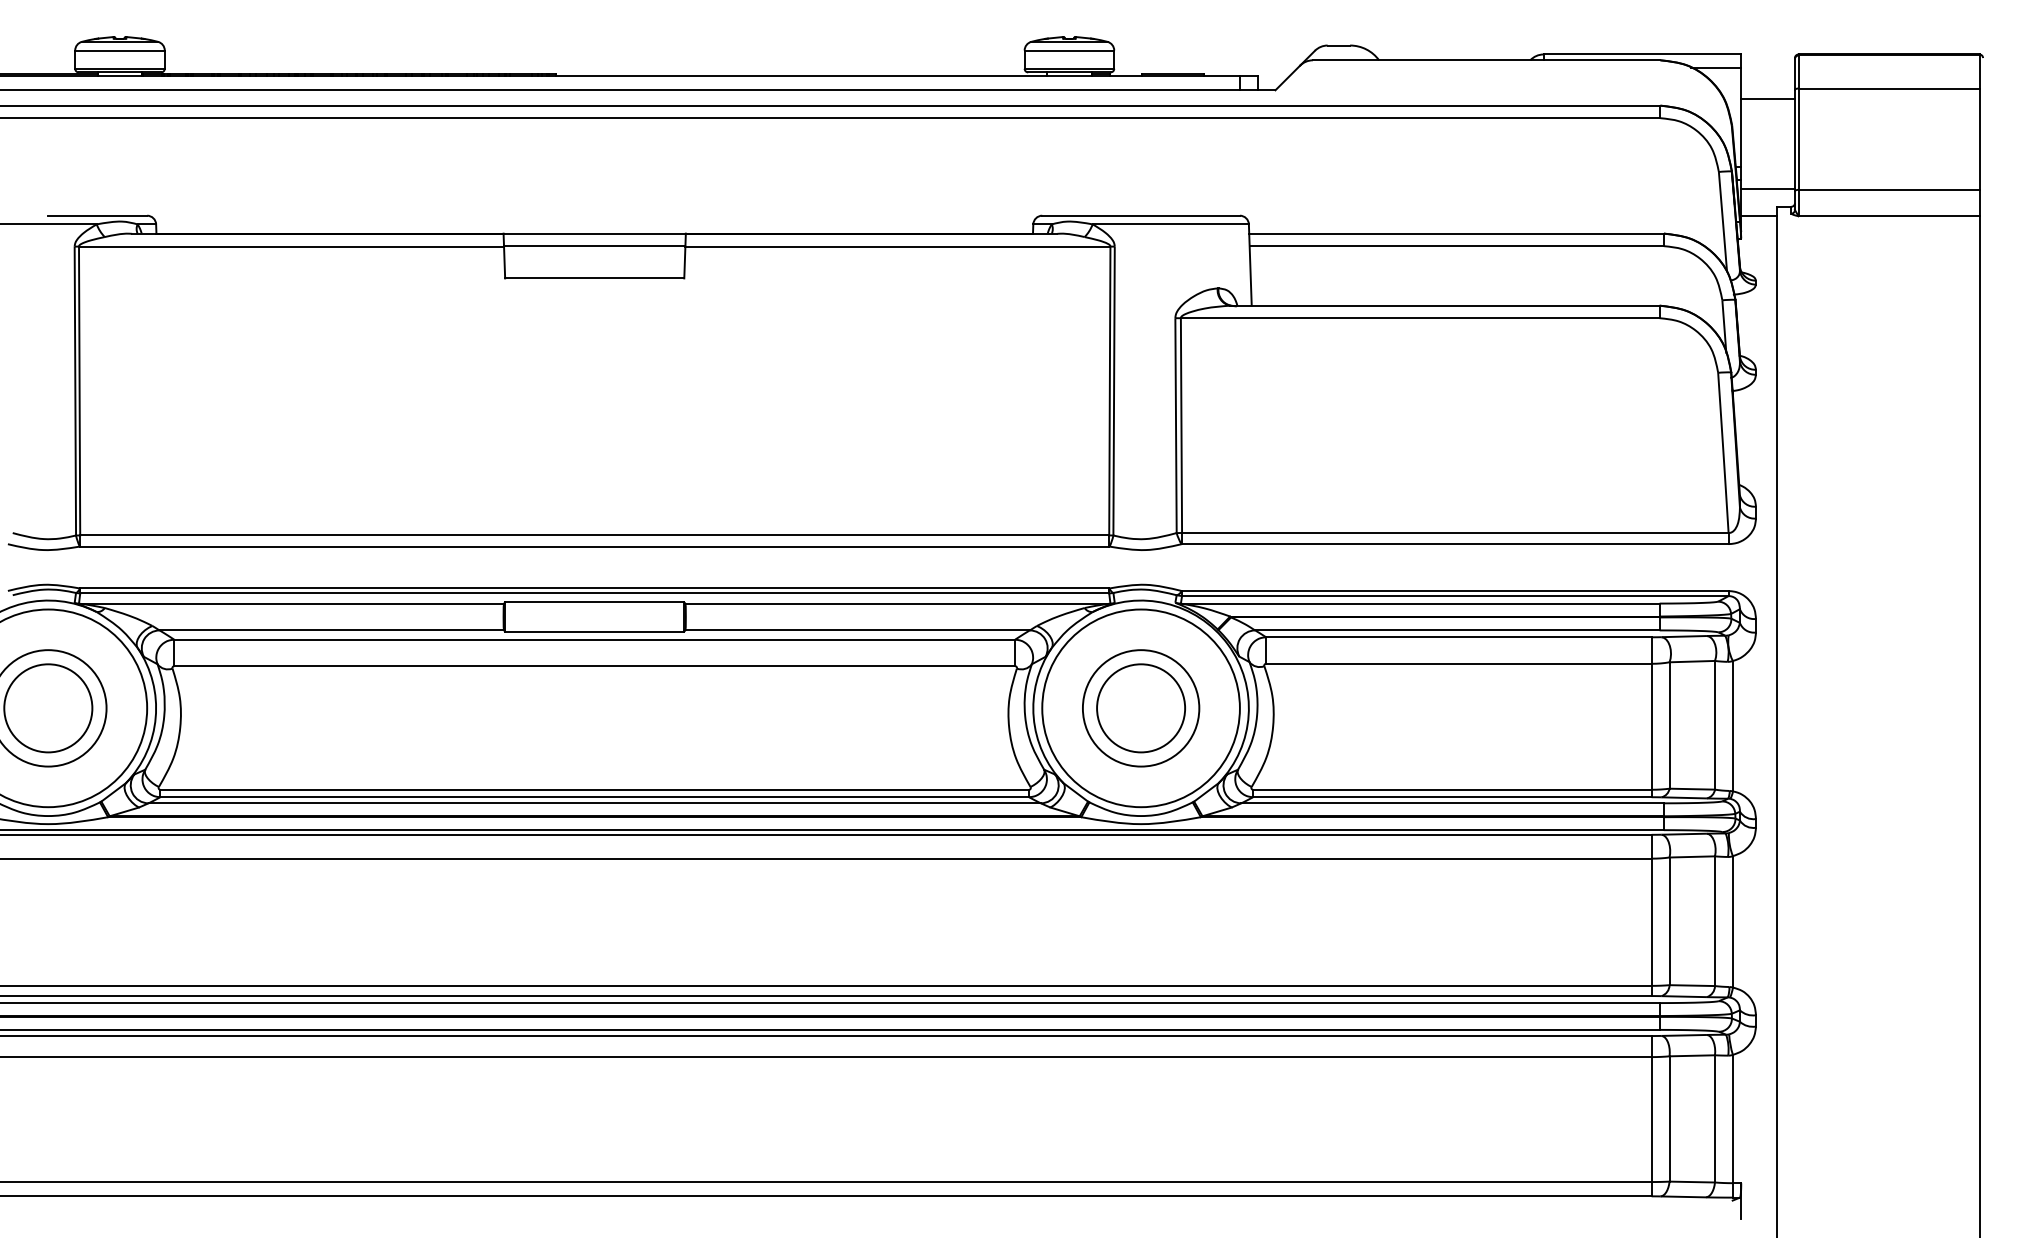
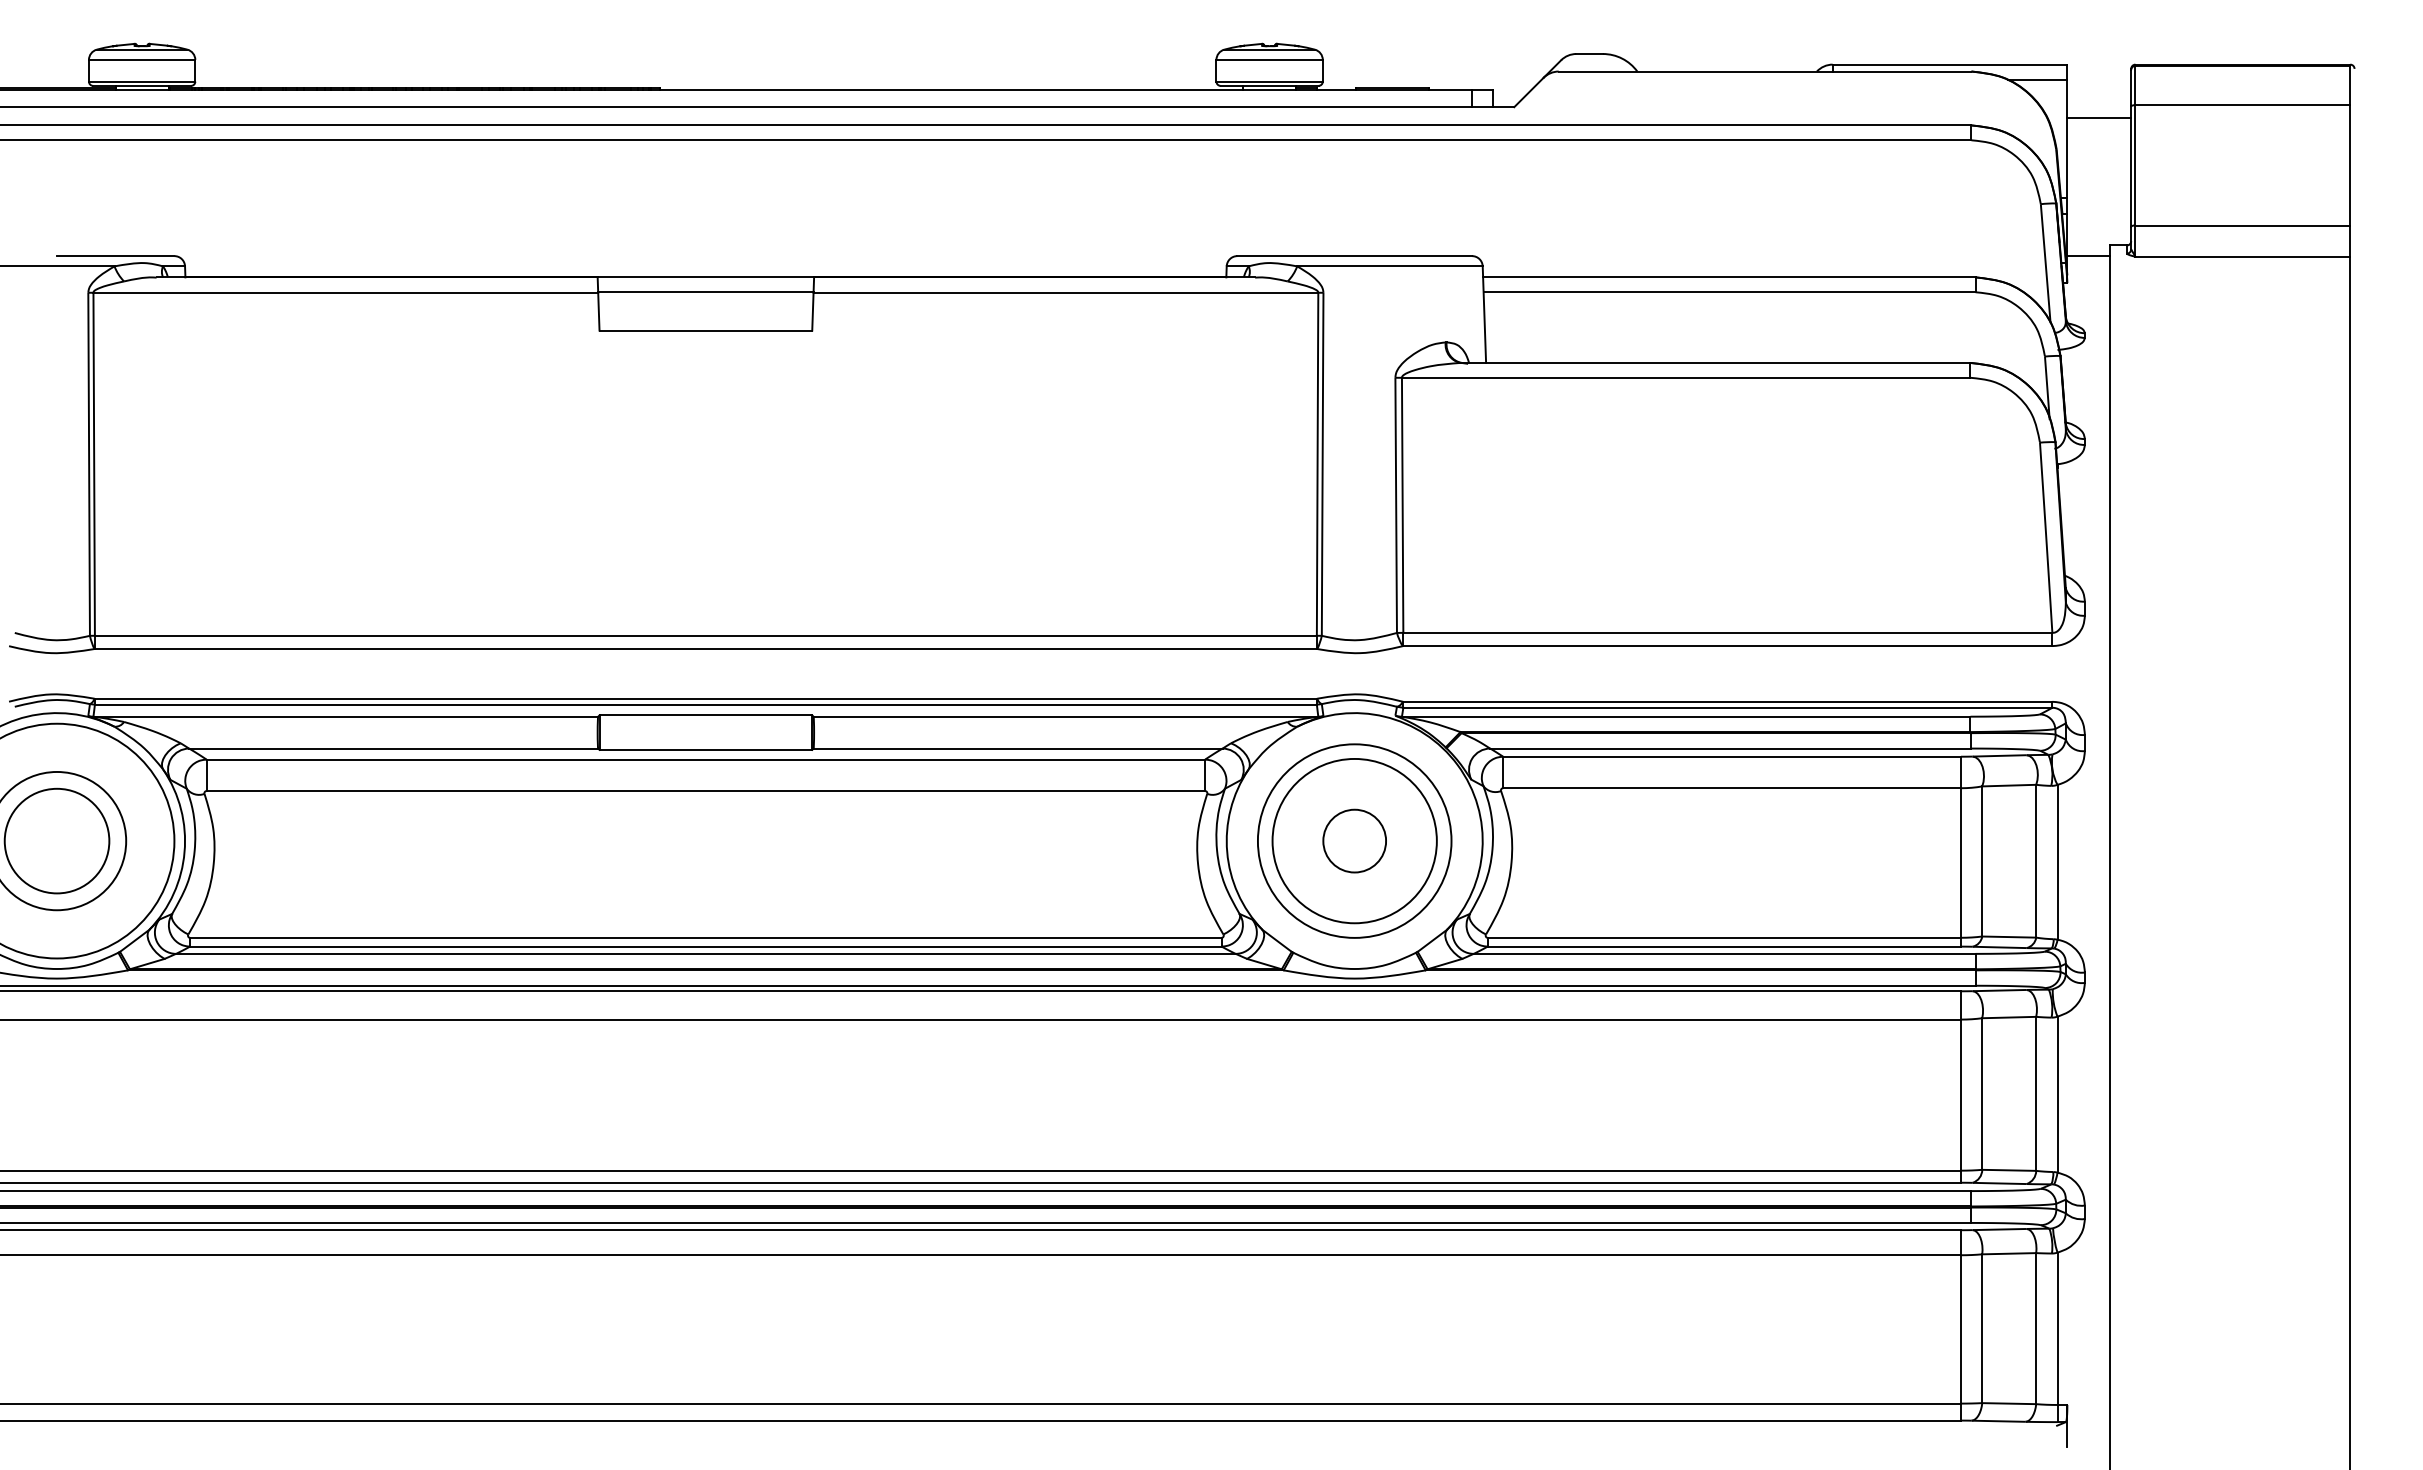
line: (1768, 189) -> (2099, 224), removed
circle: (1140, 707) -> (1354, 840), size x0.6
circle: (1140, 707) -> (1354, 840), size x0.7
circle: (1140, 707) -> (1354, 840), size x1.4

